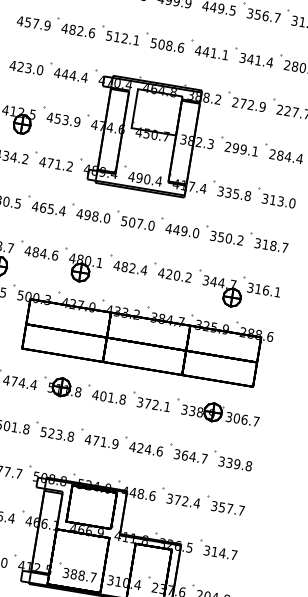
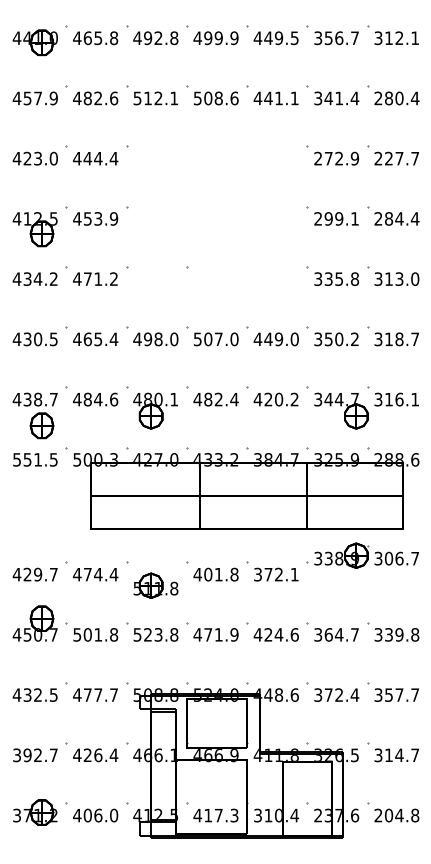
part: (152, 135) -> (215, 220), removed
part: (64, 387) -> (155, 585), moved
part: (220, 413) -> (366, 555), moved
text: (79, 575) -> (215, 815), 388.7 -> 417.3

